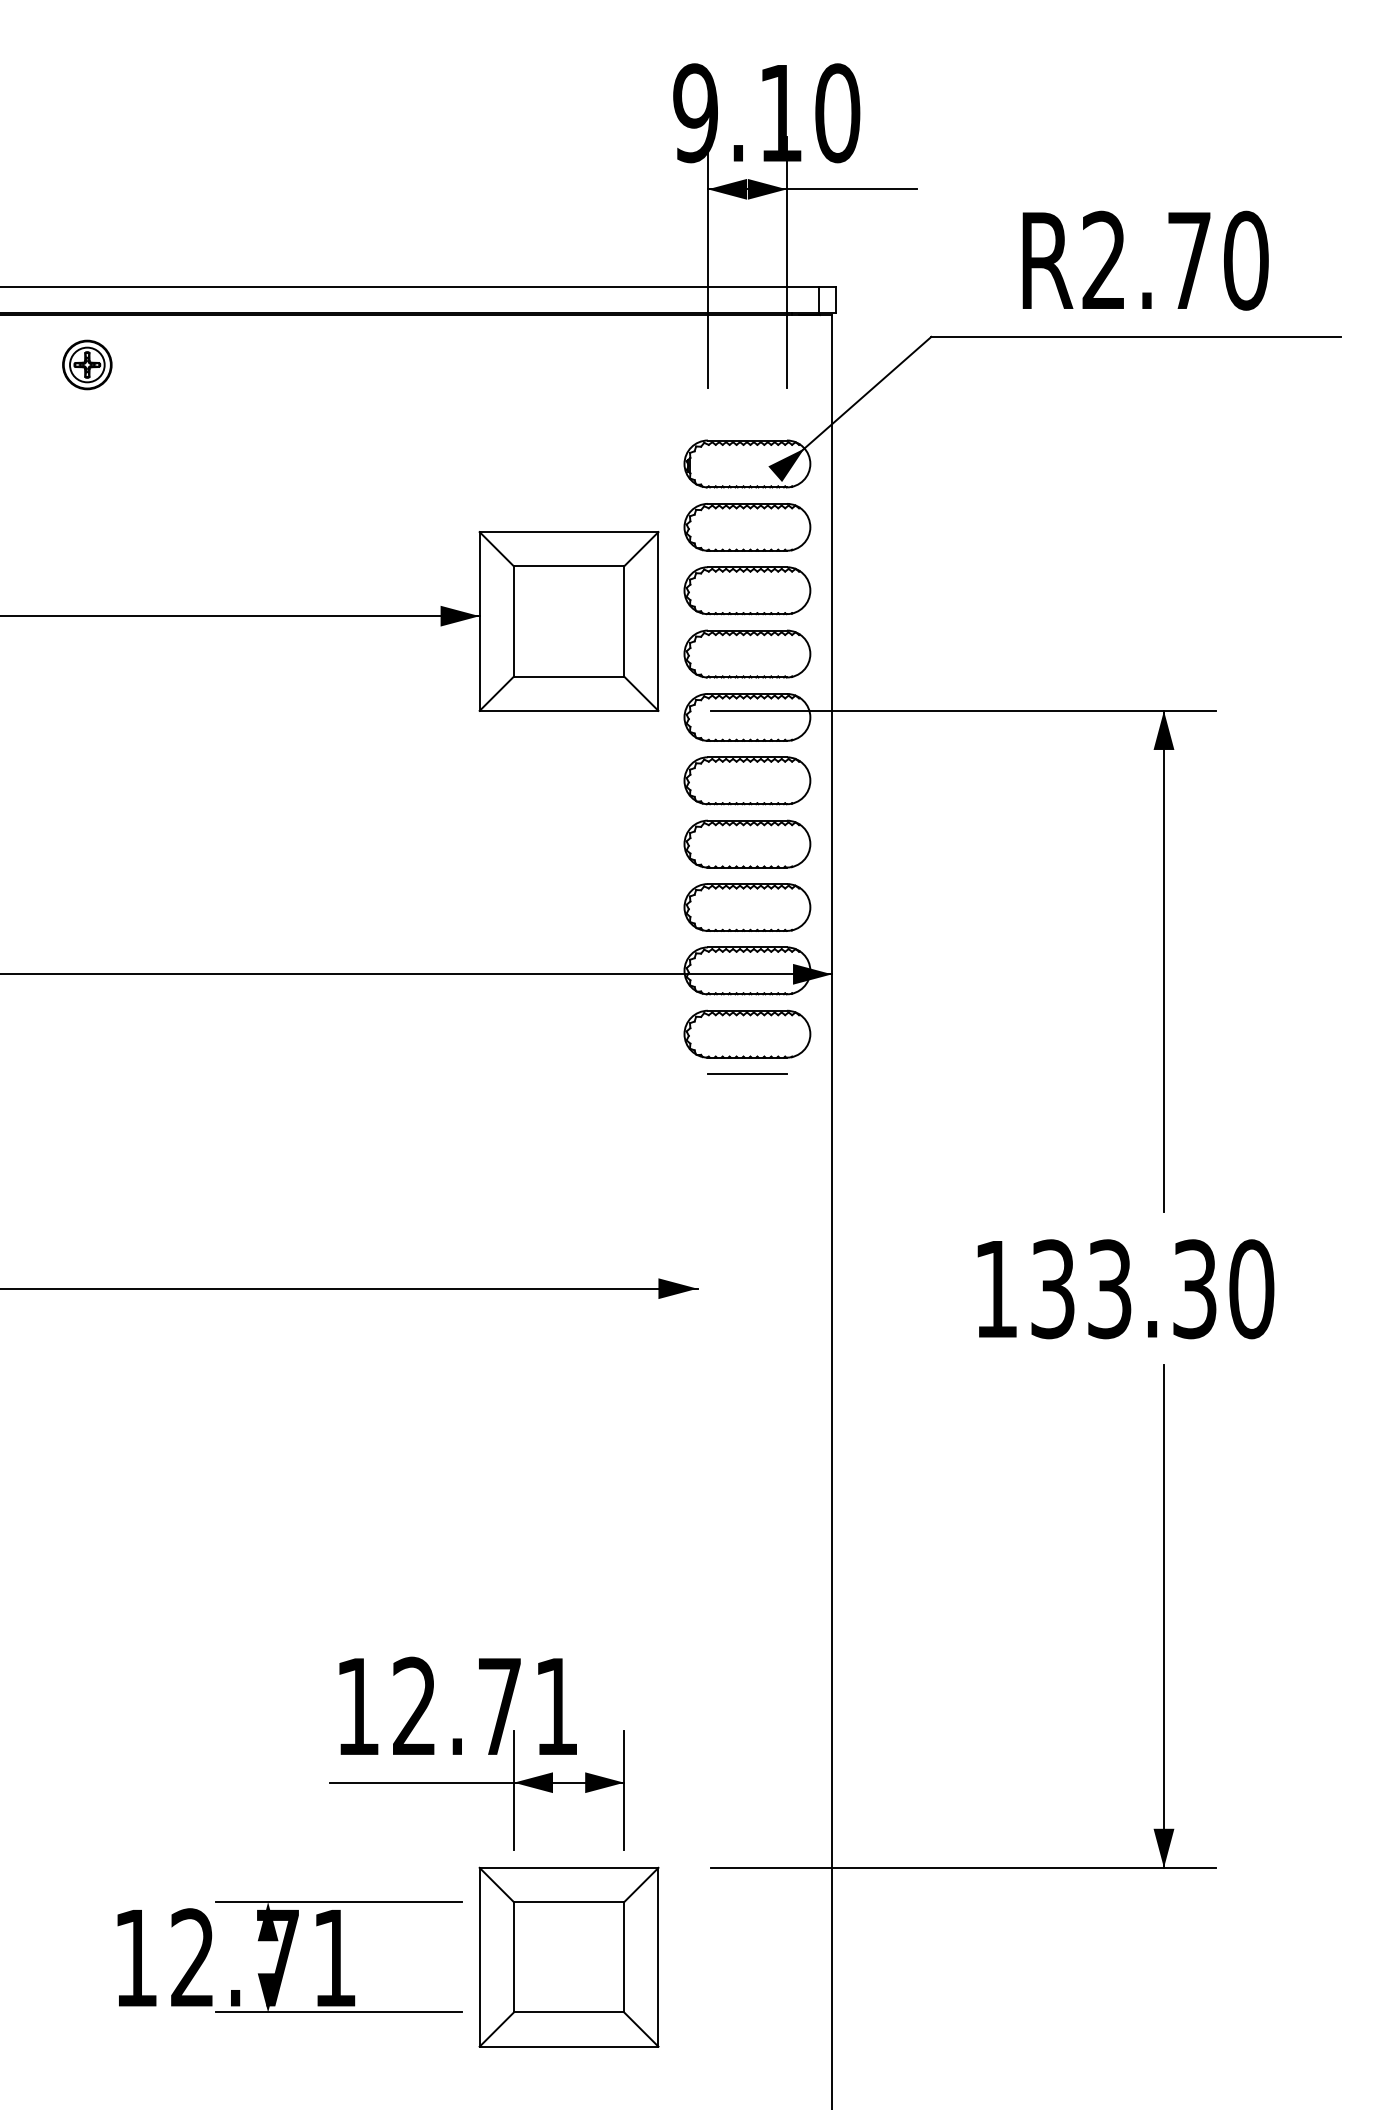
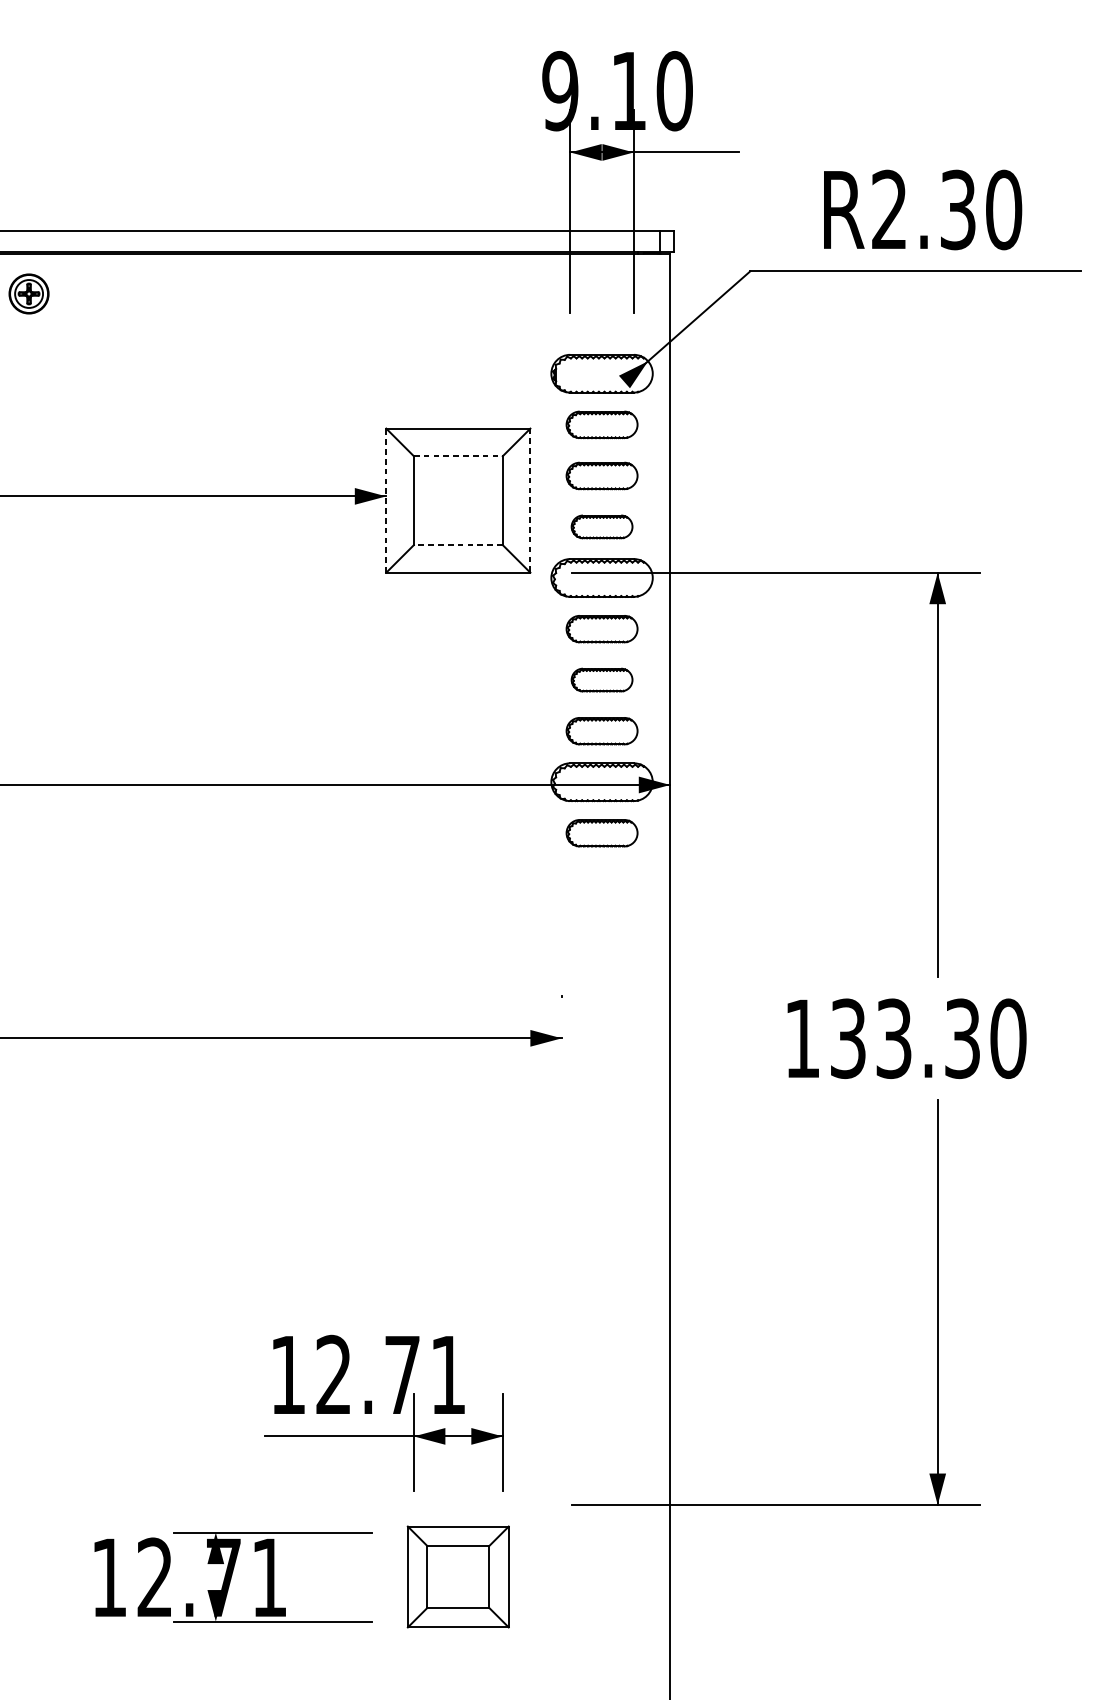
text: (1189, 260) -> (958, 209), R2.70 -> R2.30
part: (87, 364) -> (29, 293), moved
part: (747, 527) -> (602, 424), size x0.7
line: (569, 566) -> (458, 456), solid -> dashed
part: (747, 590) -> (602, 475), size x0.7
line: (479, 620) -> (386, 499), solid -> dashed
line: (658, 621) -> (530, 500), solid -> dashed
part: (747, 653) -> (602, 526), size x0.6
line: (568, 676) -> (457, 545), solid -> dashed
part: (747, 780) -> (602, 628), size x0.7
part: (747, 843) -> (602, 679), size x0.6
part: (747, 907) -> (602, 731), size x0.7
part: (747, 1033) -> (602, 832), size x0.7
line: (746, 1074) -> (601, 865), removed
part: (568, 1956) -> (457, 1576), size x0.7

